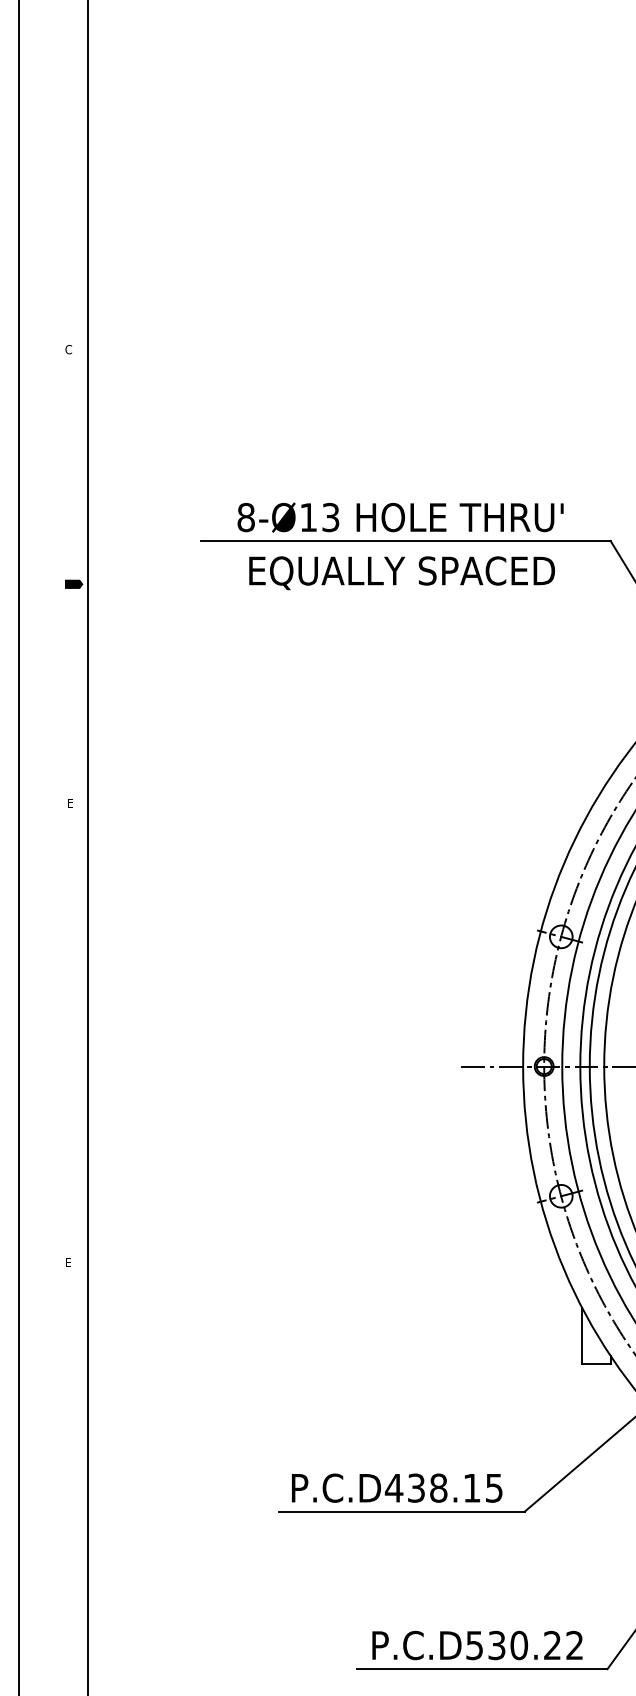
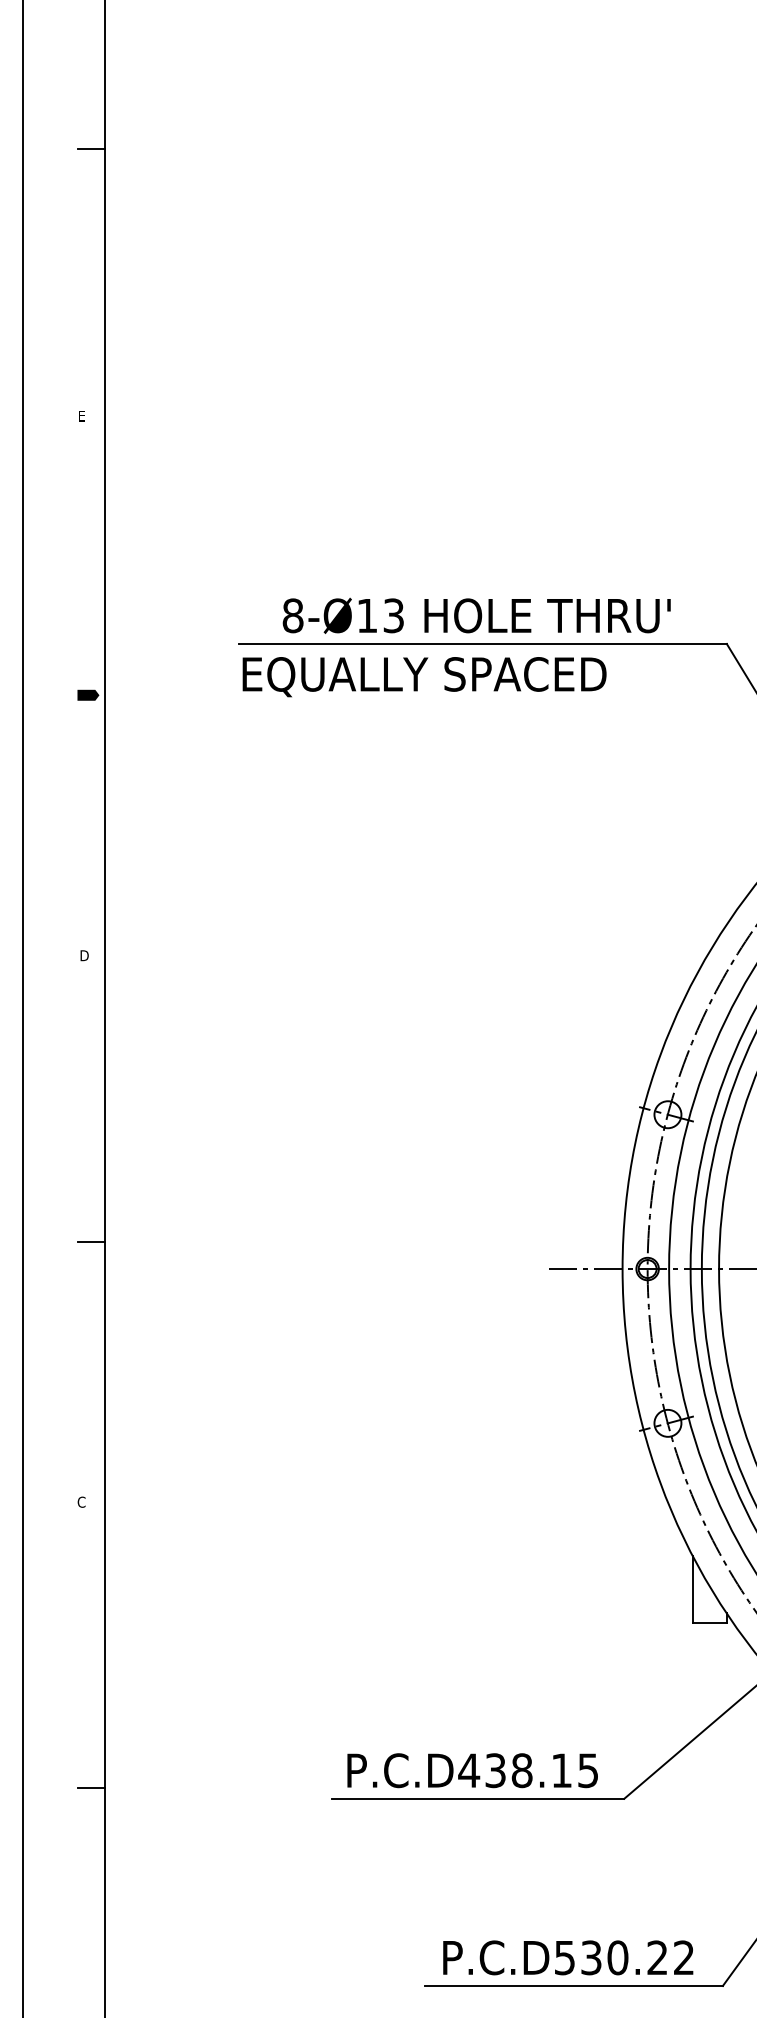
line: (75, 124) -> (90, 148), added
text: (68, 349) -> (81, 415), C -> E
text: (402, 573) -> (424, 677), moved
text: (70, 803) -> (84, 955), E -> D
line: (75, 1043) -> (90, 1241), added
text: (68, 1261) -> (81, 1501), E -> C
line: (75, 1503) -> (90, 1788), added

